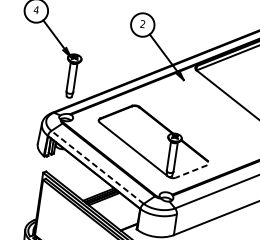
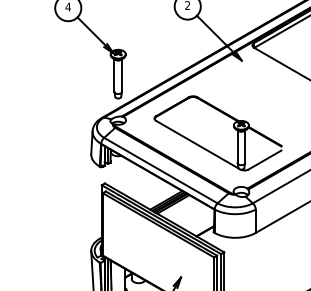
line: (97, 167) -> (160, 170), dashed -> solid
line: (191, 171) -> (265, 160), dashed -> solid

